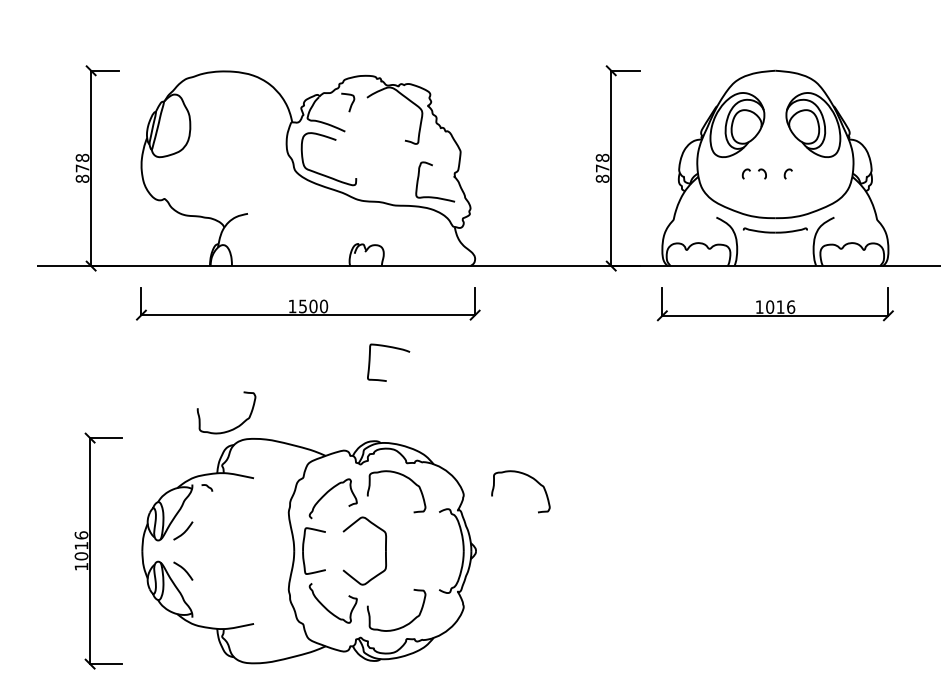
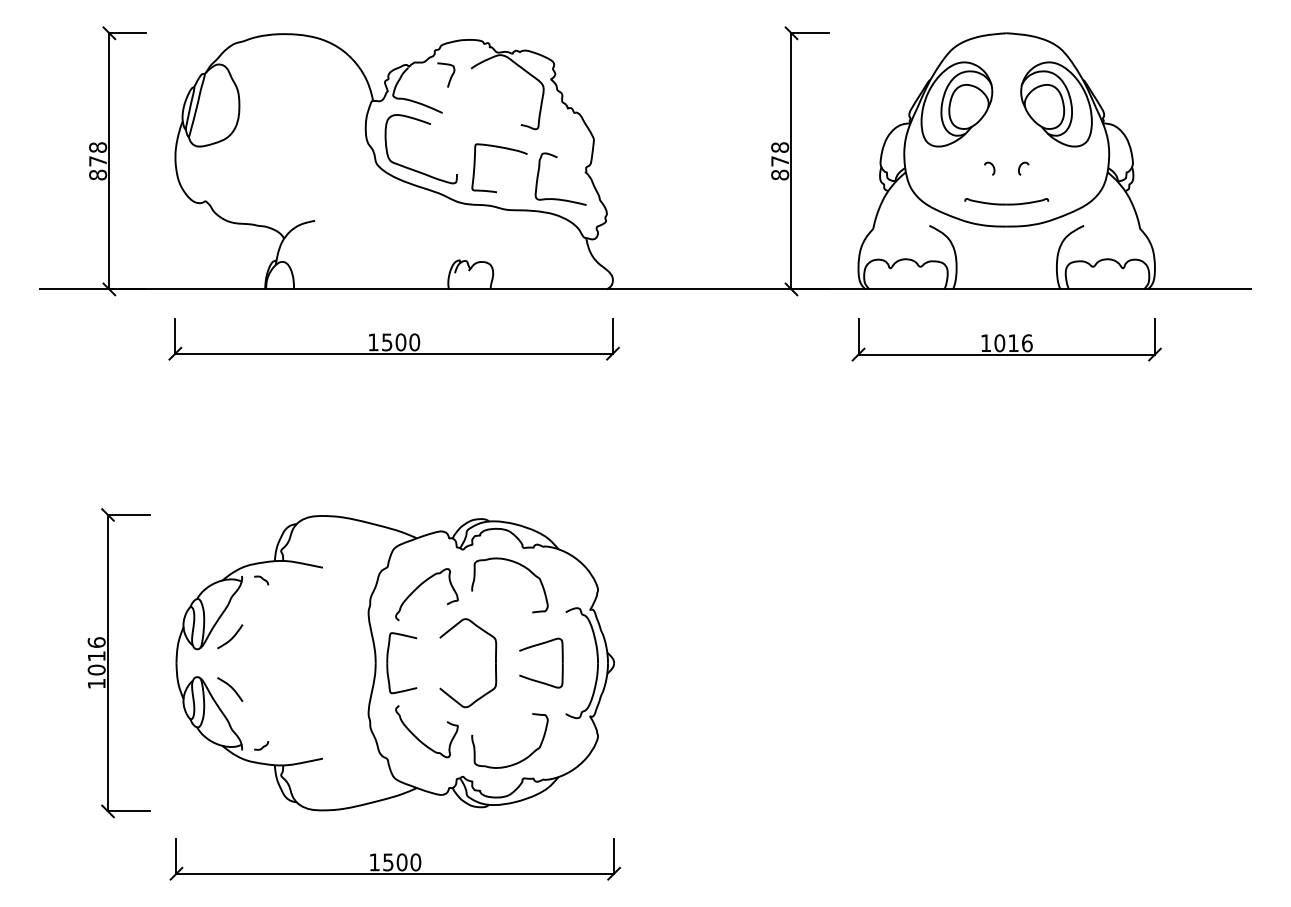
curve: (743, 173) -> (965, 168), removed
part: (775, 230) -> (1006, 201), moved
curve: (393, 348) -> (505, 149), moved
curve: (234, 427) -> (297, 501), removed
curve: (528, 476) -> (682, 565), removed
part: (416, 538) -> (536, 646), added
curve: (207, 614) -> (262, 746), added

